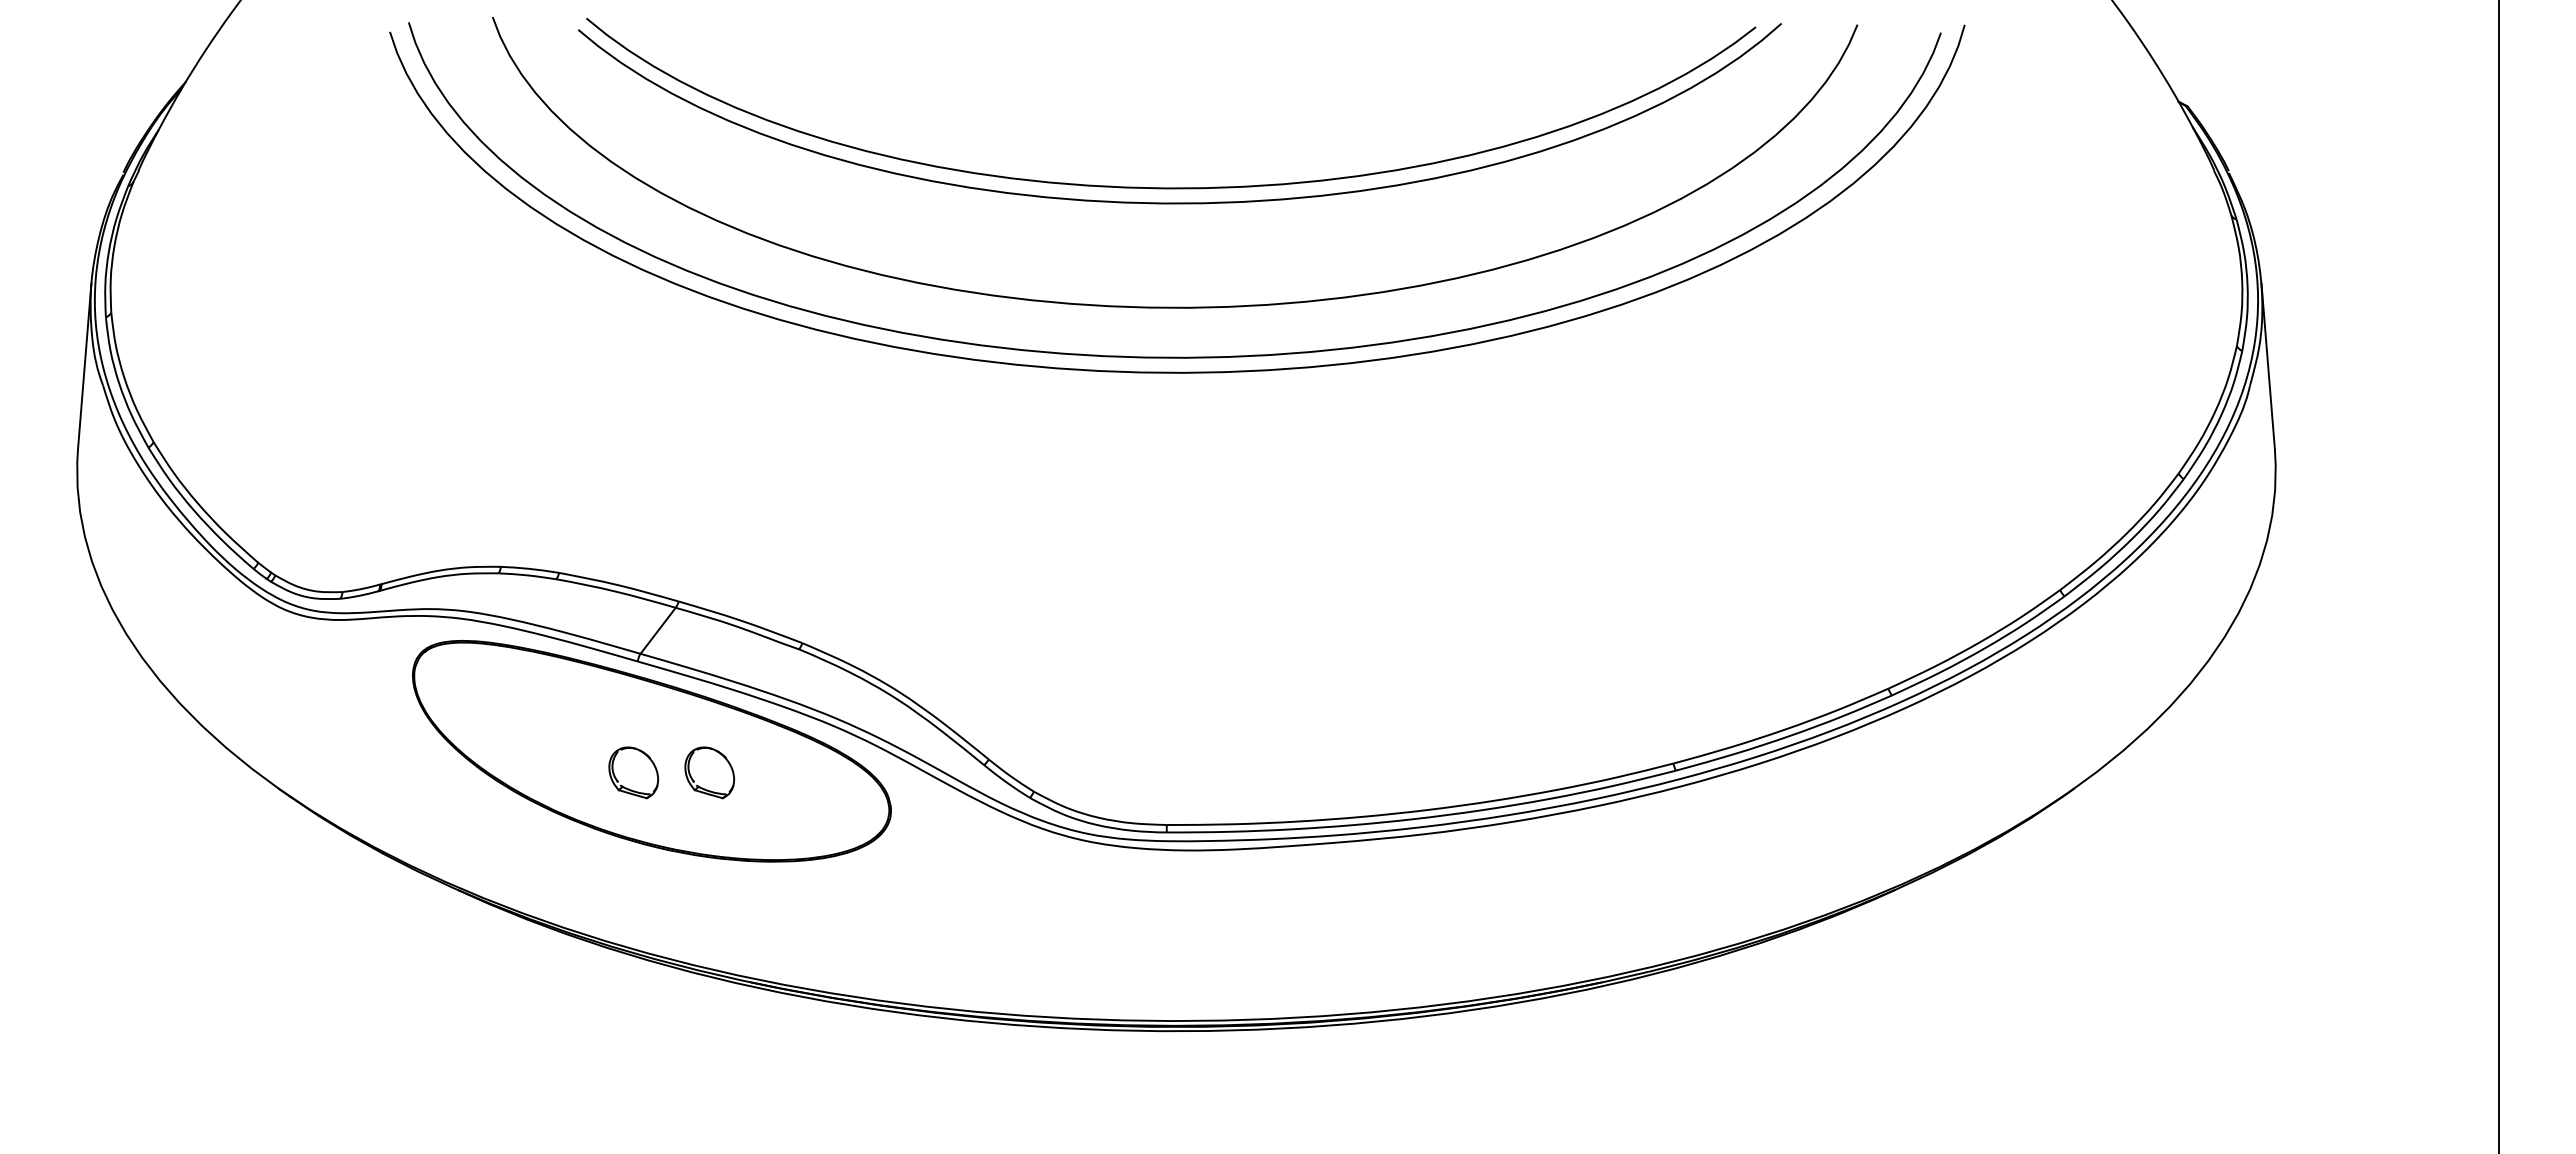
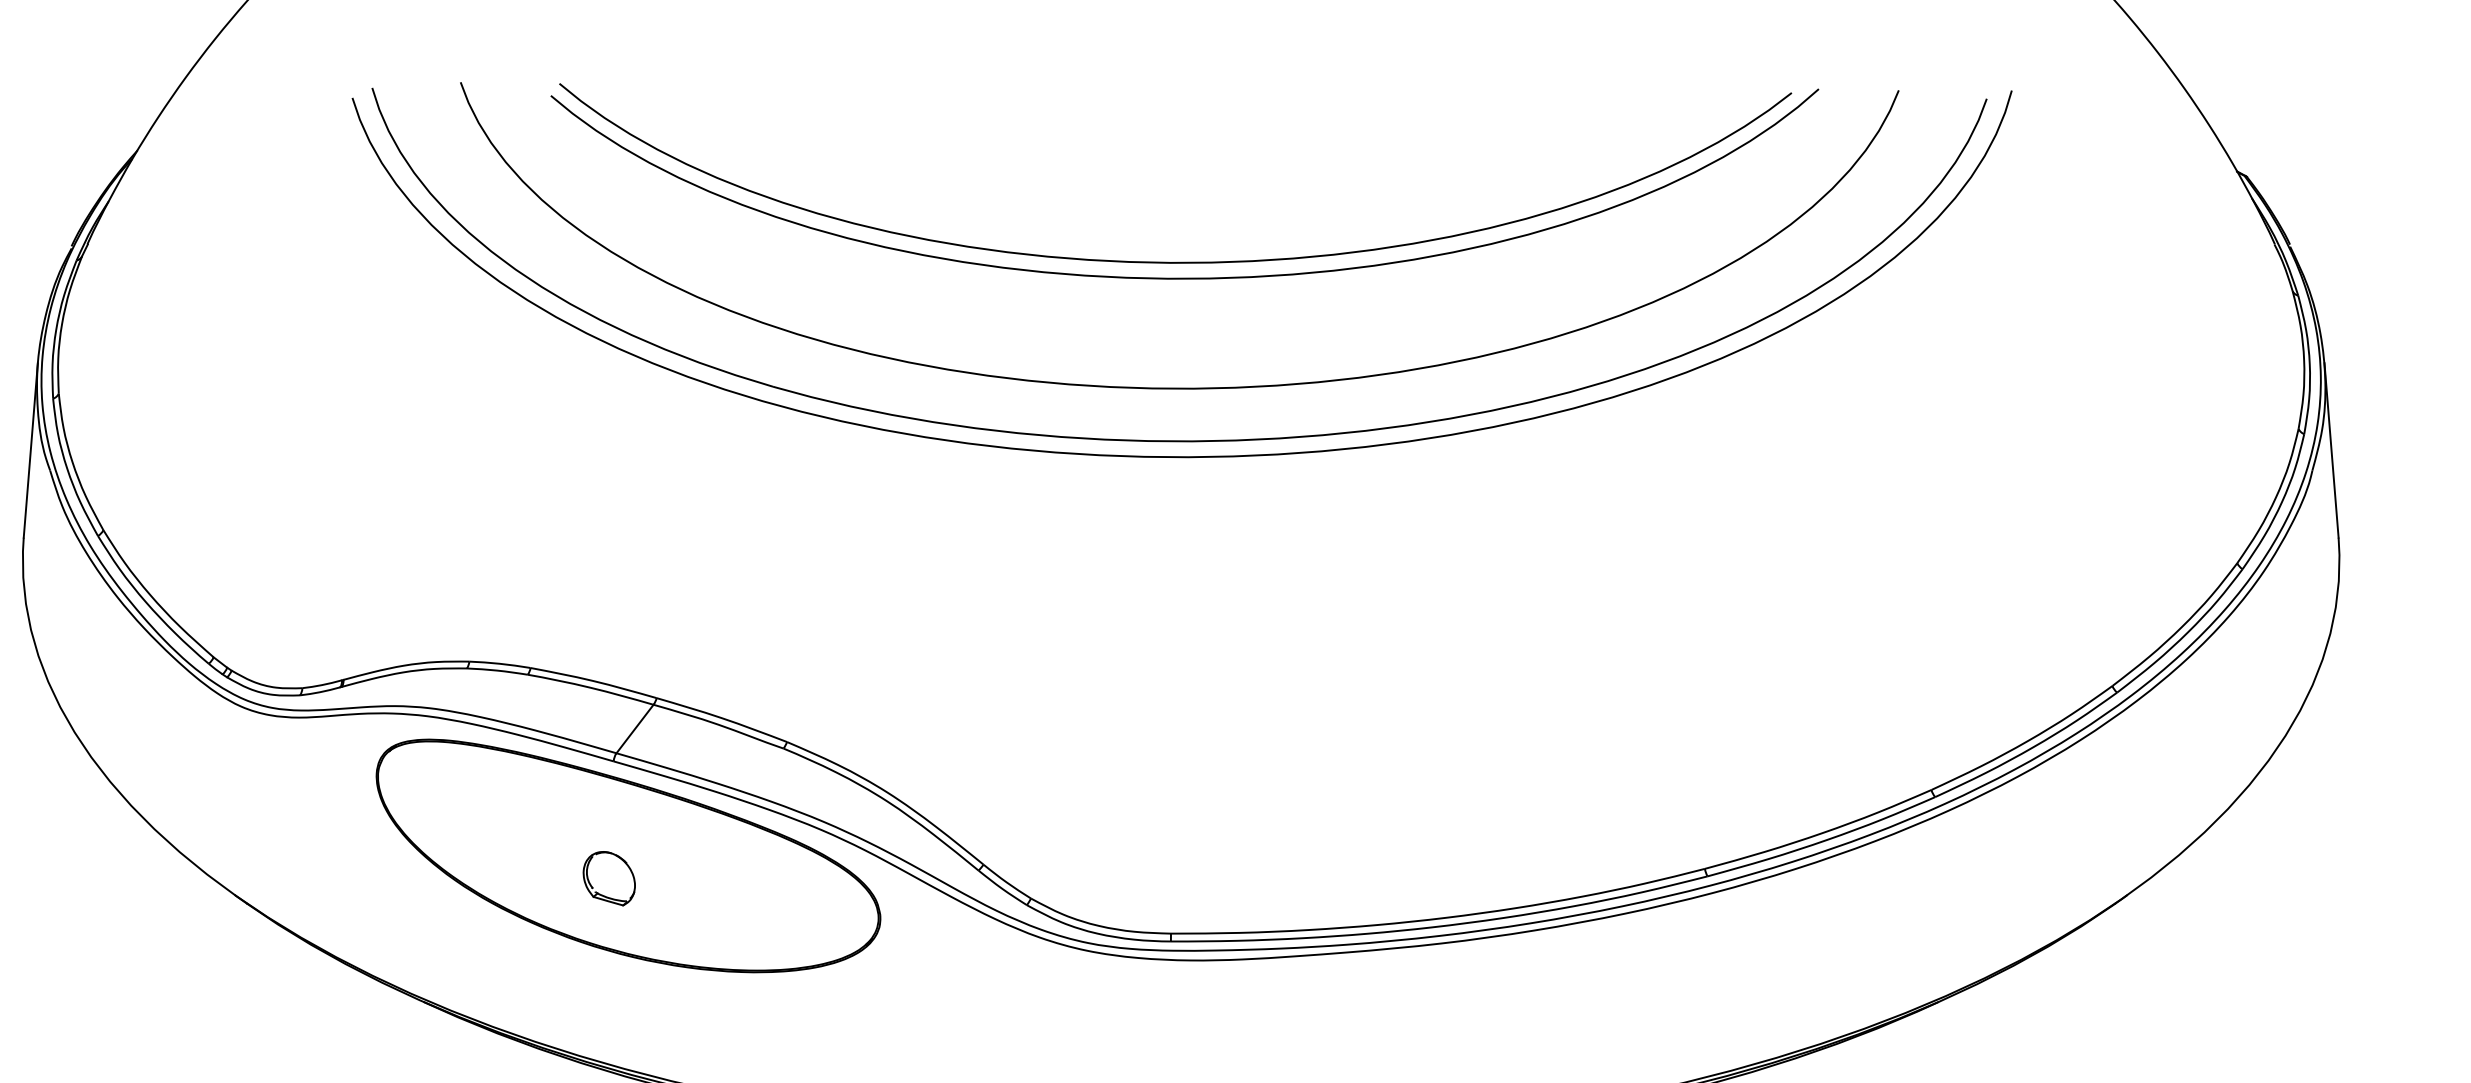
part: (709, 772) -> (689, 878), removed

